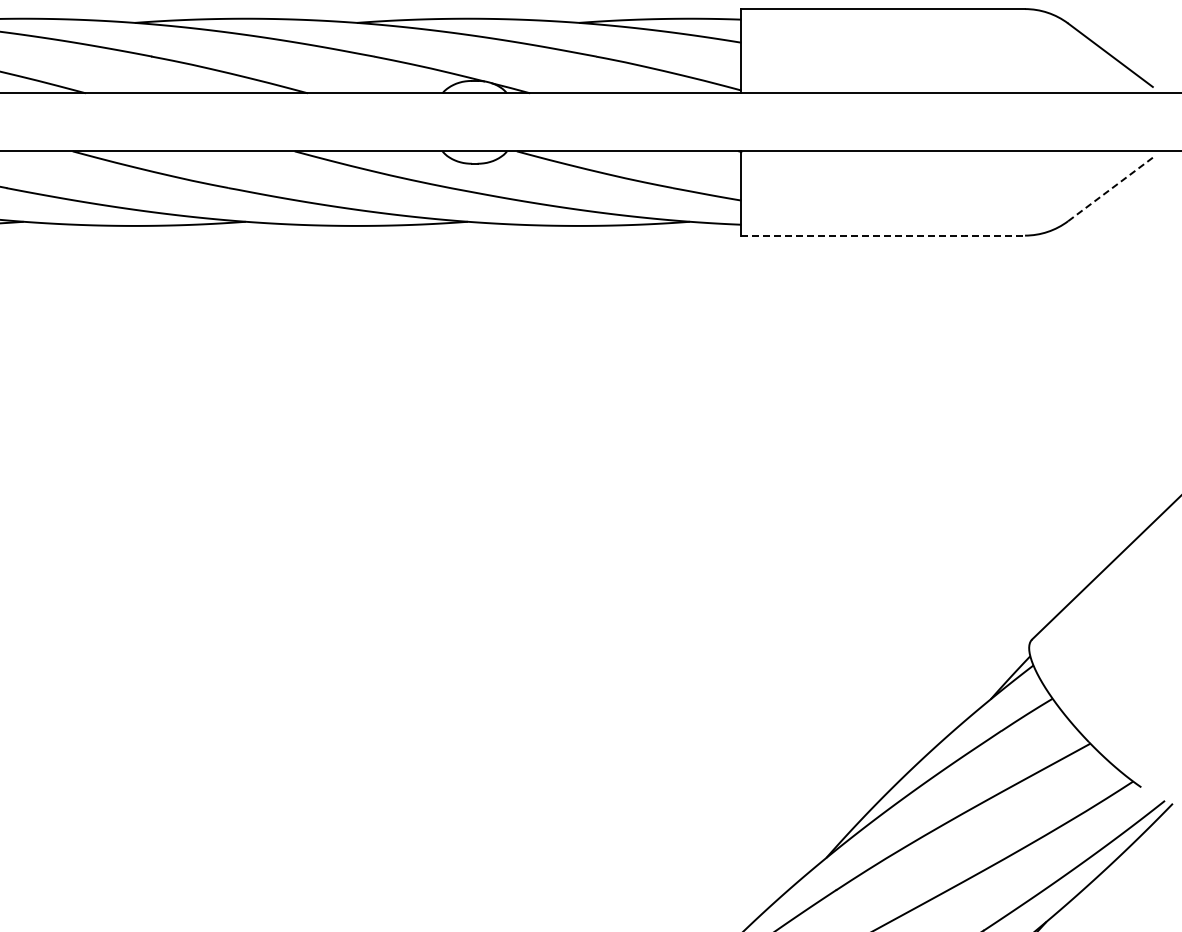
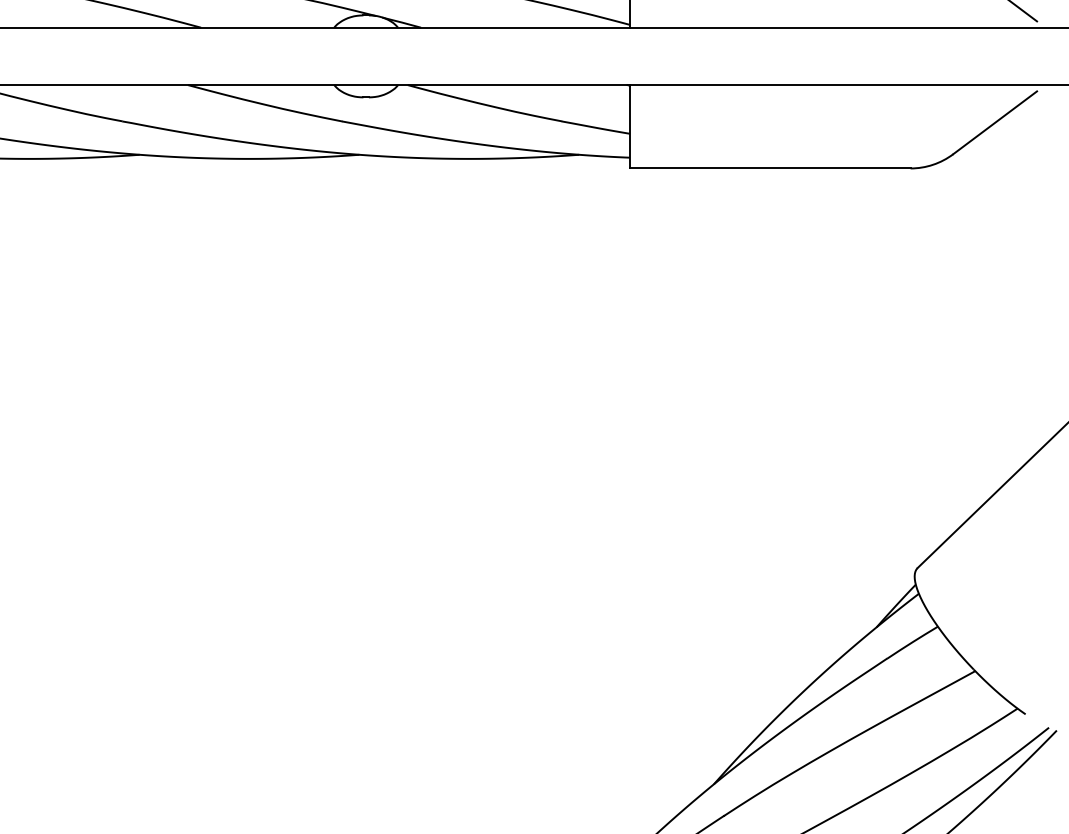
line: (1110, 189) -> (995, 122), dashed -> solid
line: (883, 235) -> (770, 168), dashed -> solid

